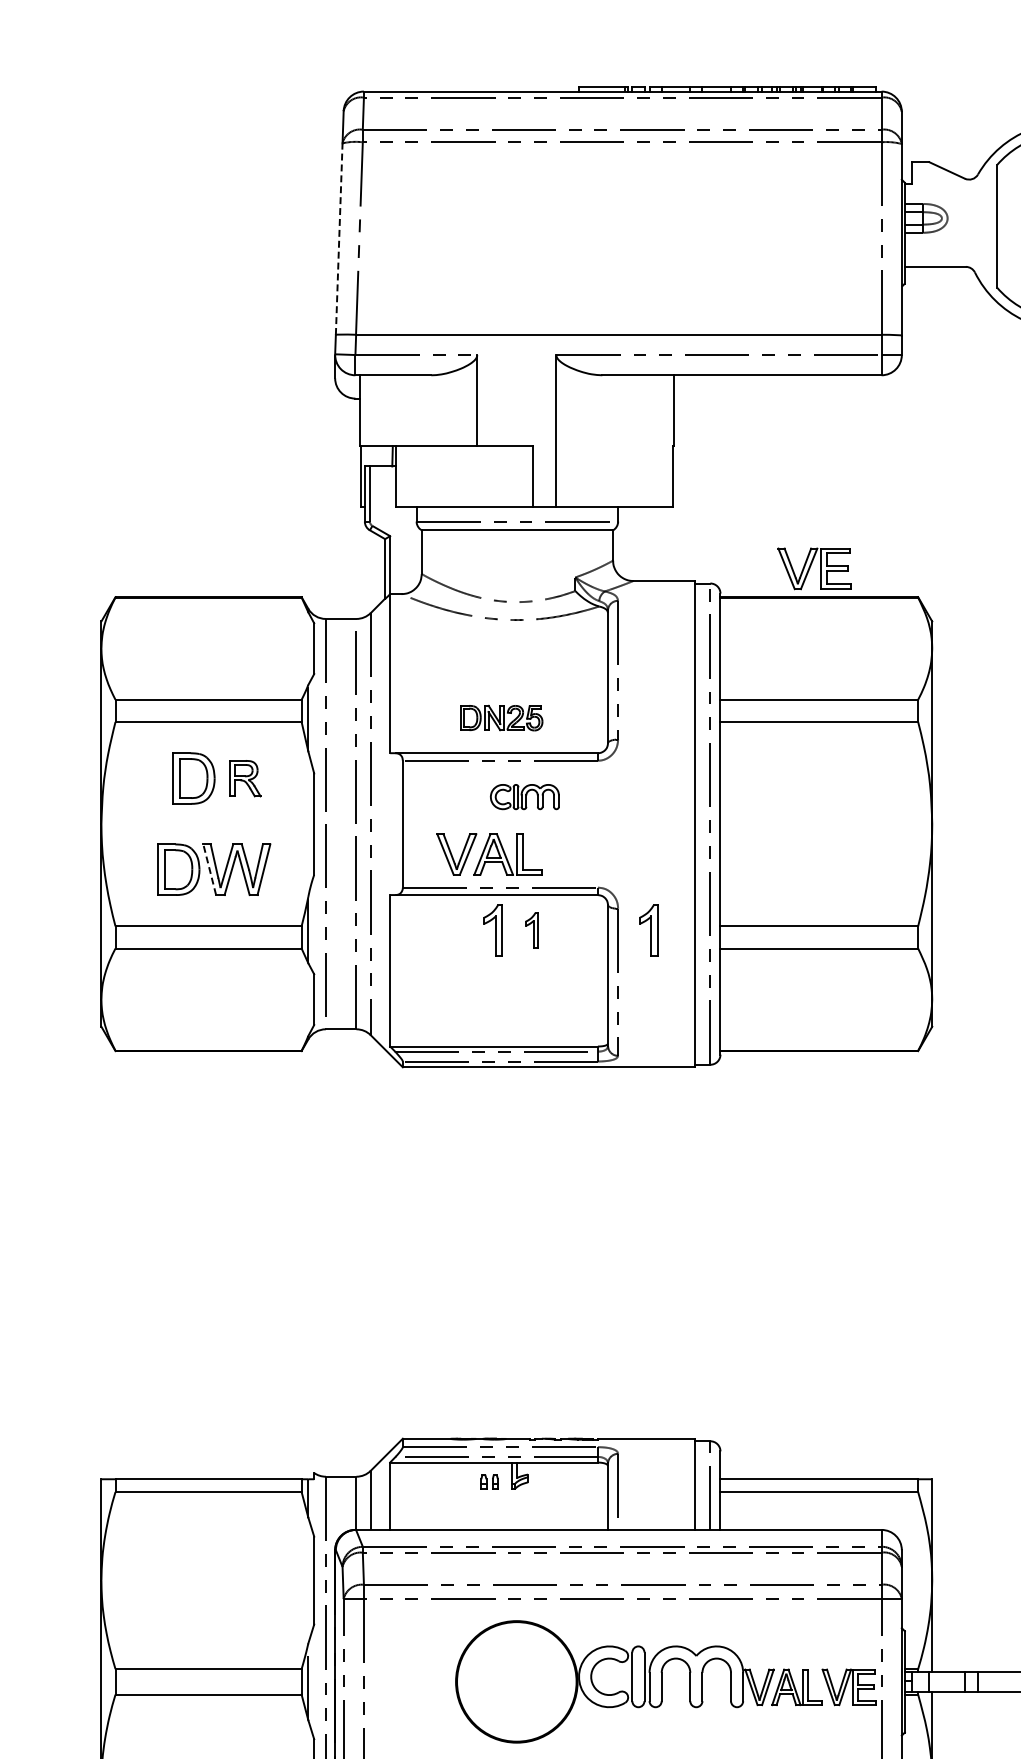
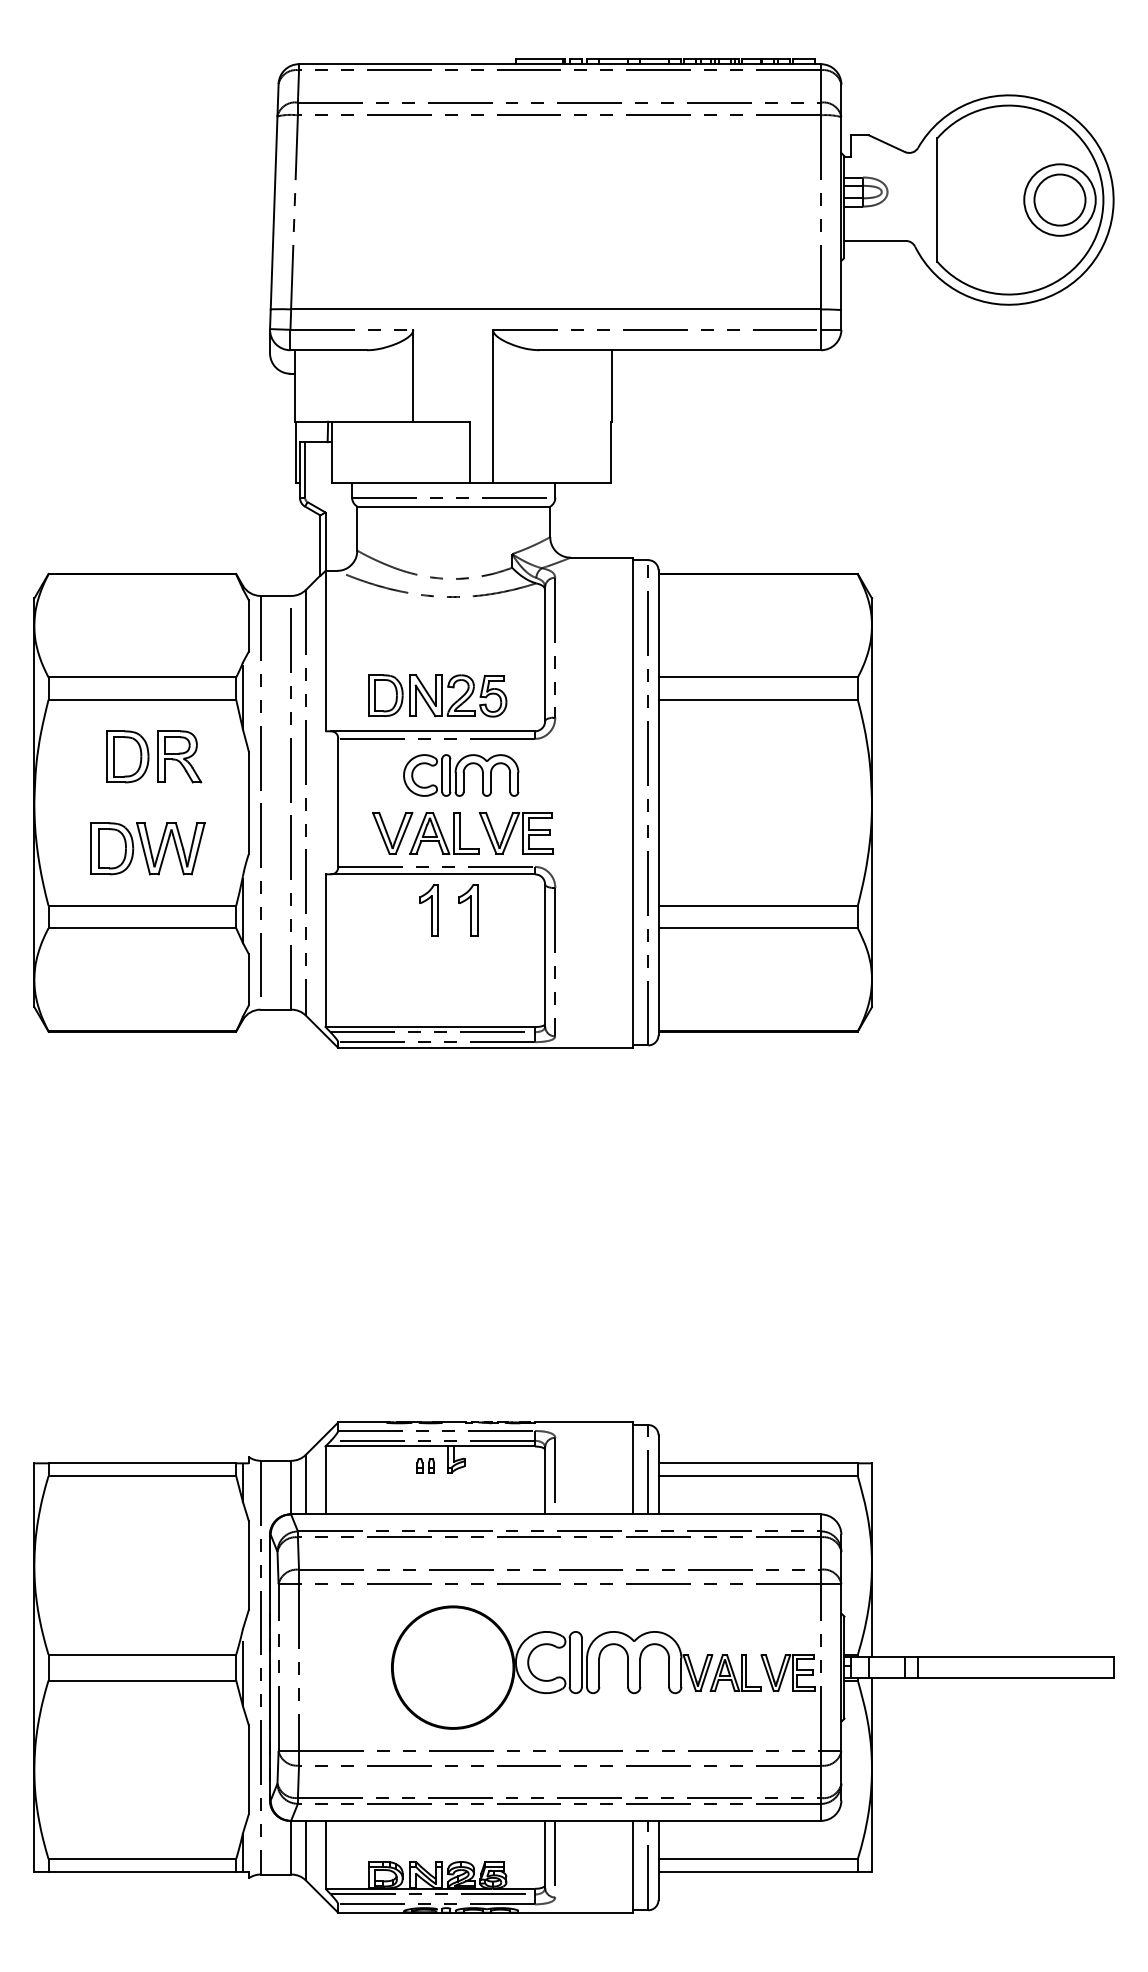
line: (339, 239) -> (274, 213), dashed -> solid
part: (814, 568) -> (516, 833), moved
part: (501, 717) -> (437, 695), size x1.67
part: (245, 778) -> (179, 756), size x1.43
part: (525, 797) -> (461, 775), size x1.67
line: (209, 869) -> (143, 848), dashed -> solid
part: (532, 930) -> (468, 910), size x1.43
part: (648, 930) -> (585, 910), removed

